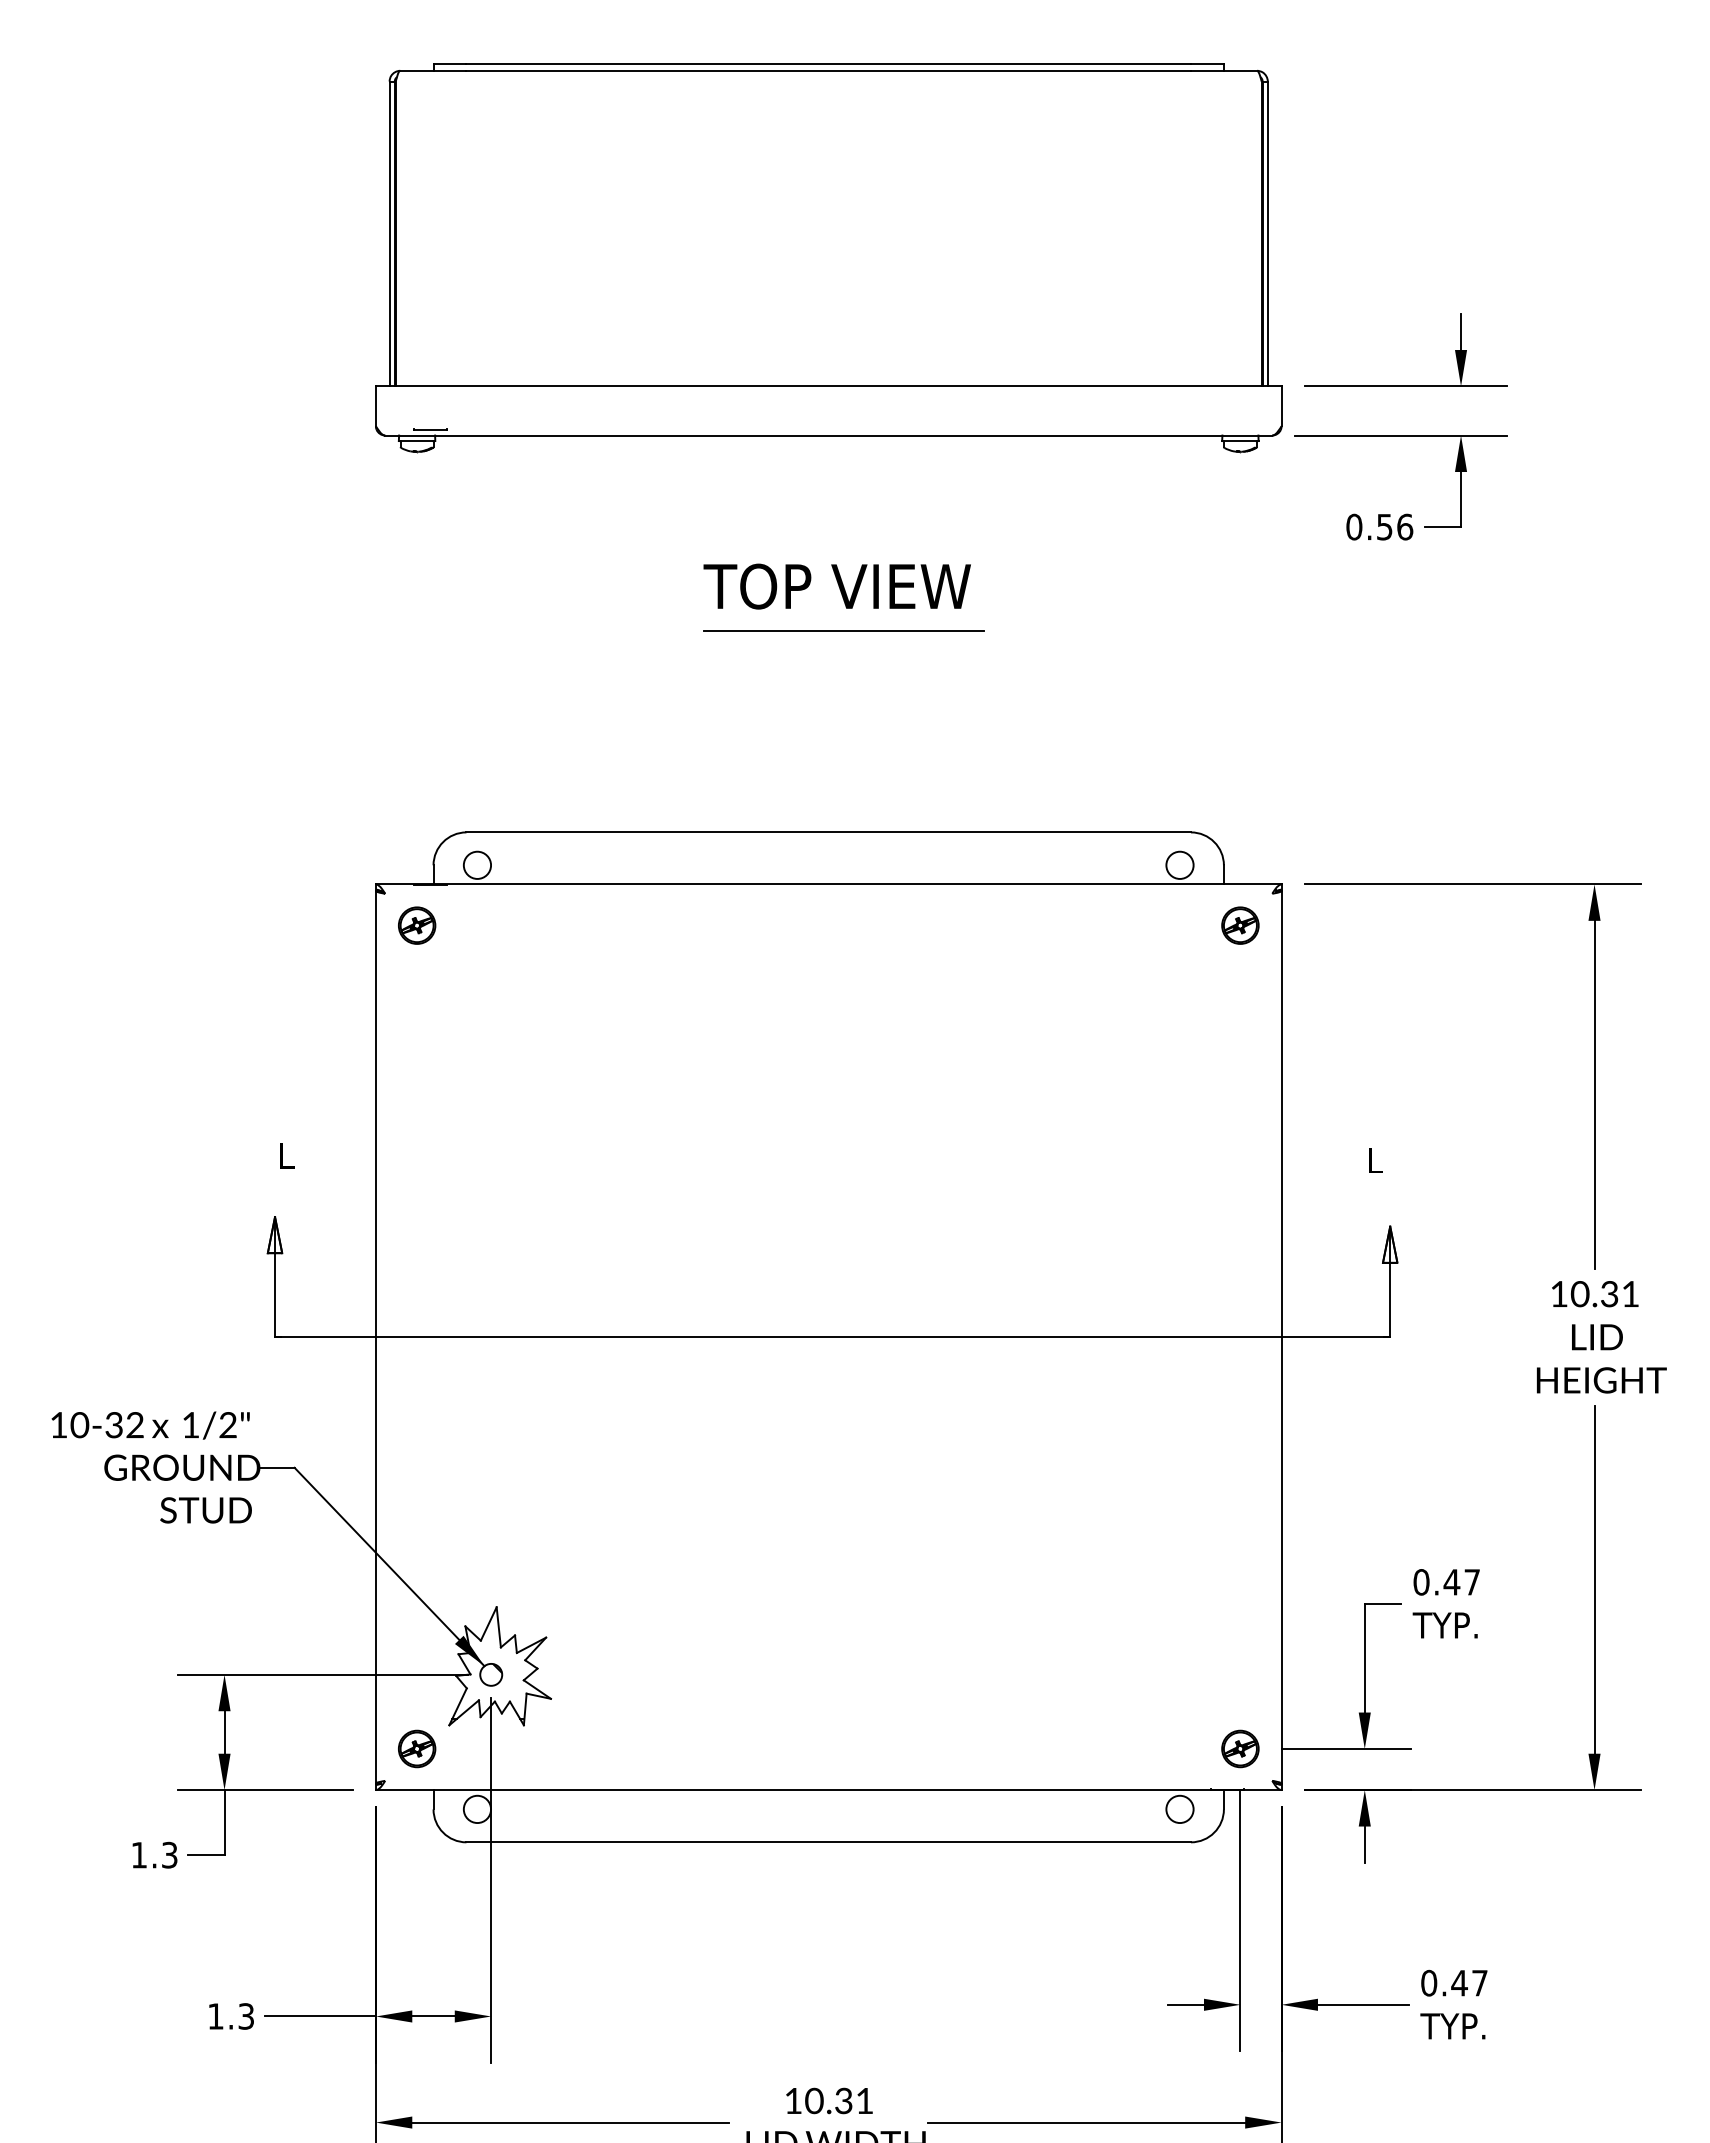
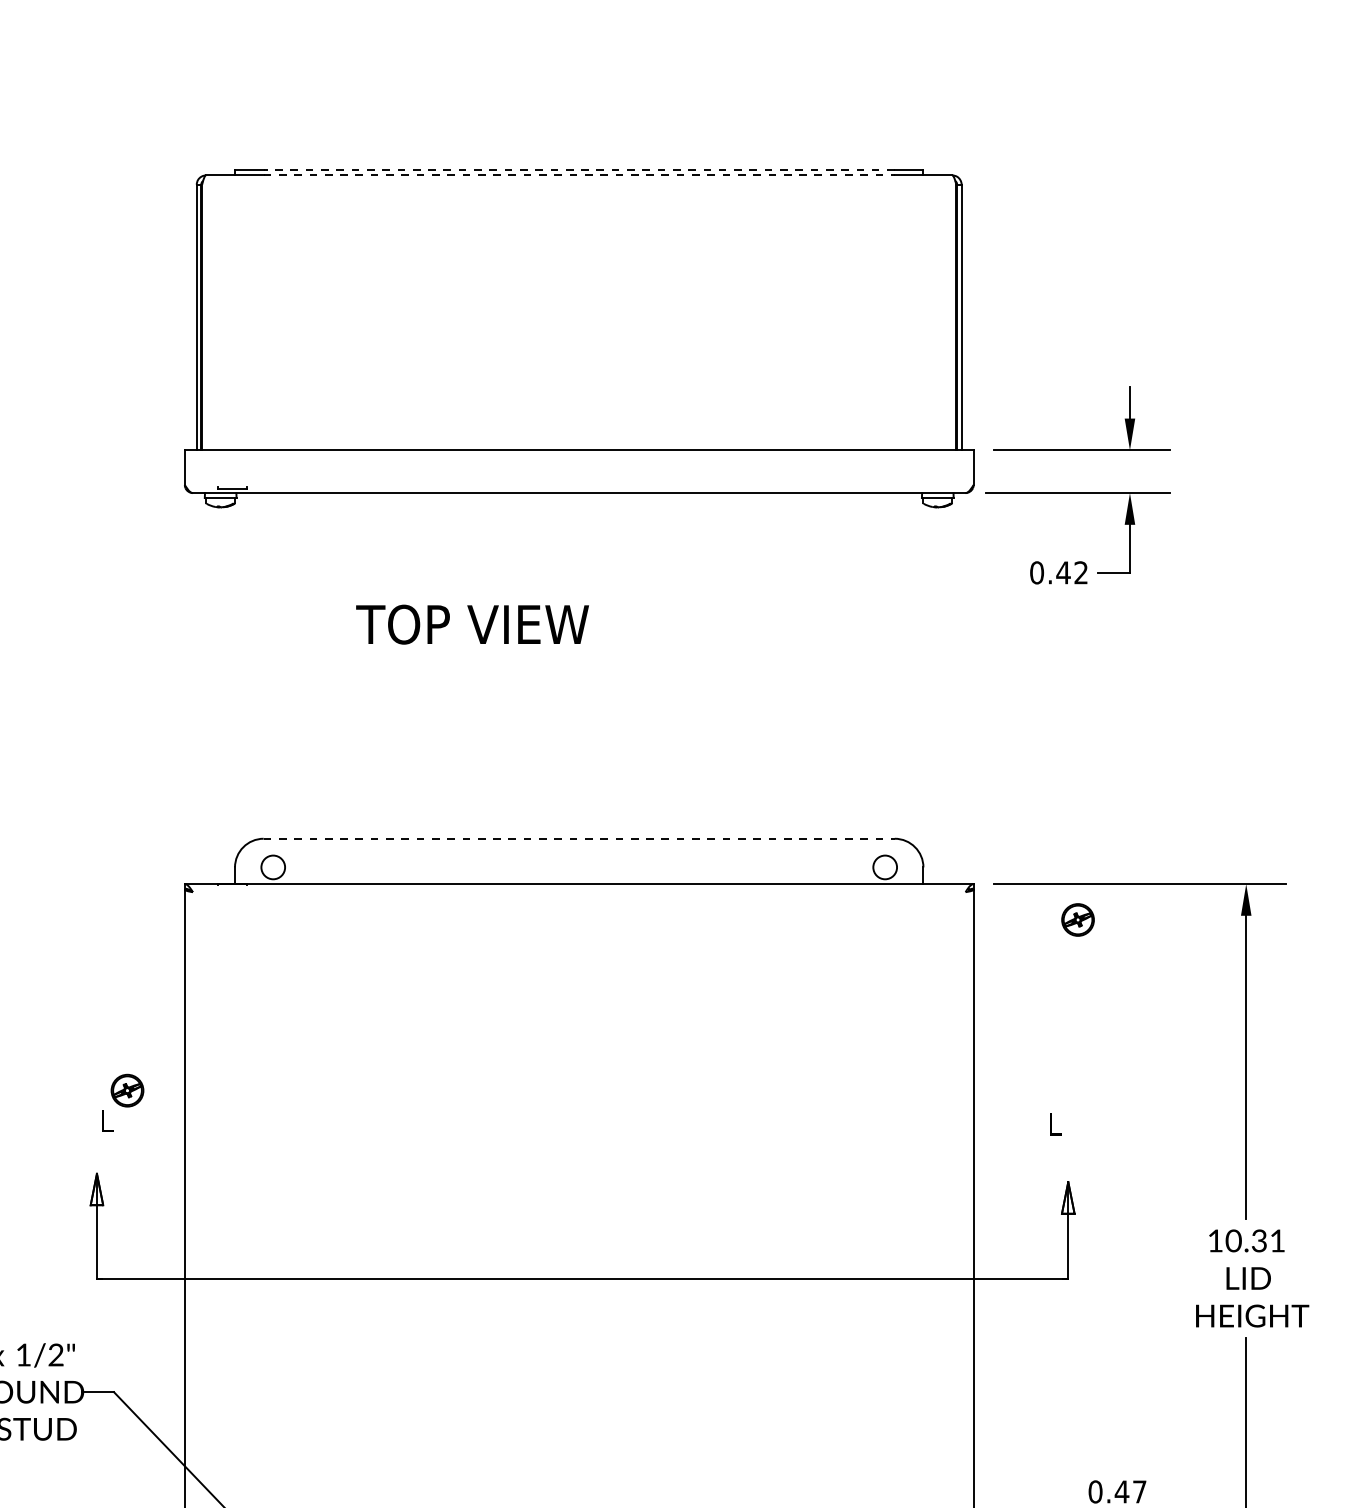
line: (828, 64) -> (579, 169), solid -> dashed
line: (829, 70) -> (579, 175), solid -> dashed
text: (1394, 526) -> (1072, 572), 0.56 -> 0.42
text: (836, 586) -> (471, 624), moved
line: (843, 630) -> (592, 662), removed
line: (829, 832) -> (579, 838), solid -> dashed
part: (417, 925) -> (127, 1090), moved
part: (1240, 925) -> (1078, 919), moved

